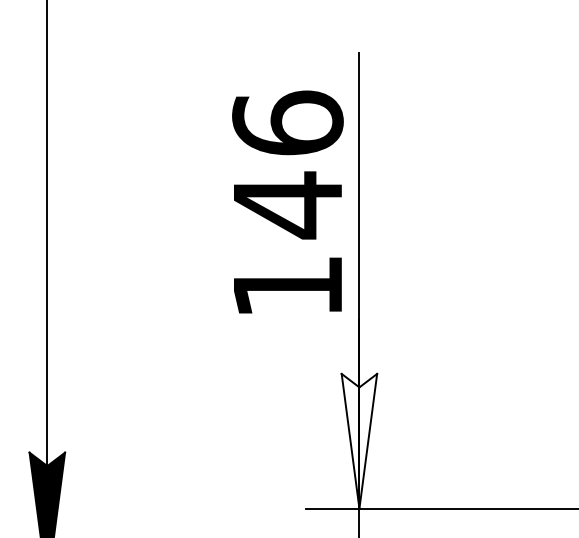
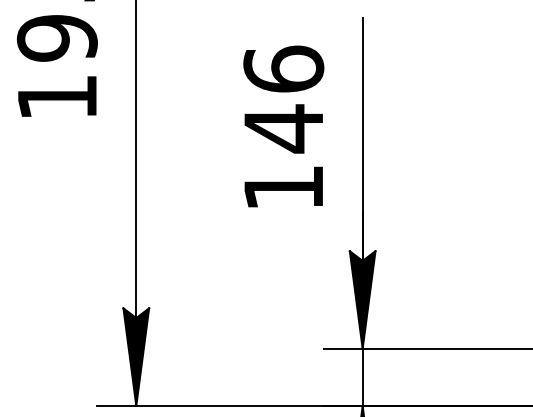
text: (287, 202) -> (283, 126), moved
fill: (359, 440) -> (362, 299), added

